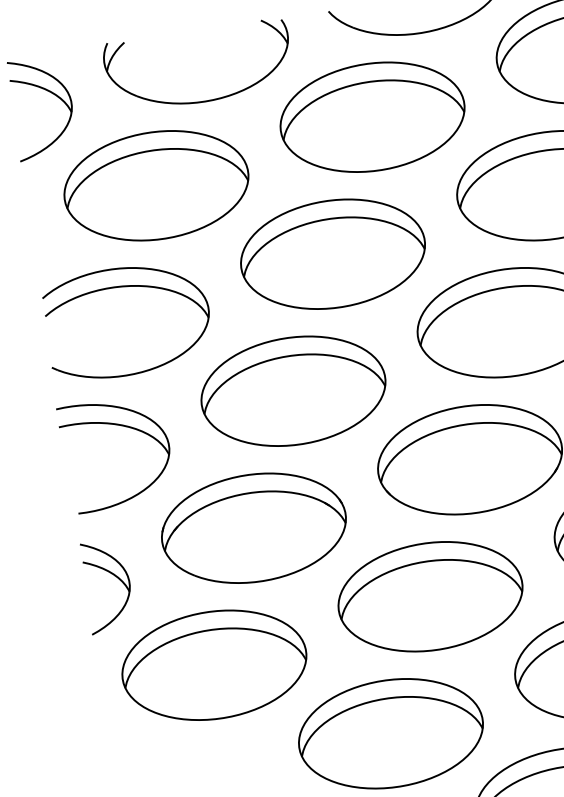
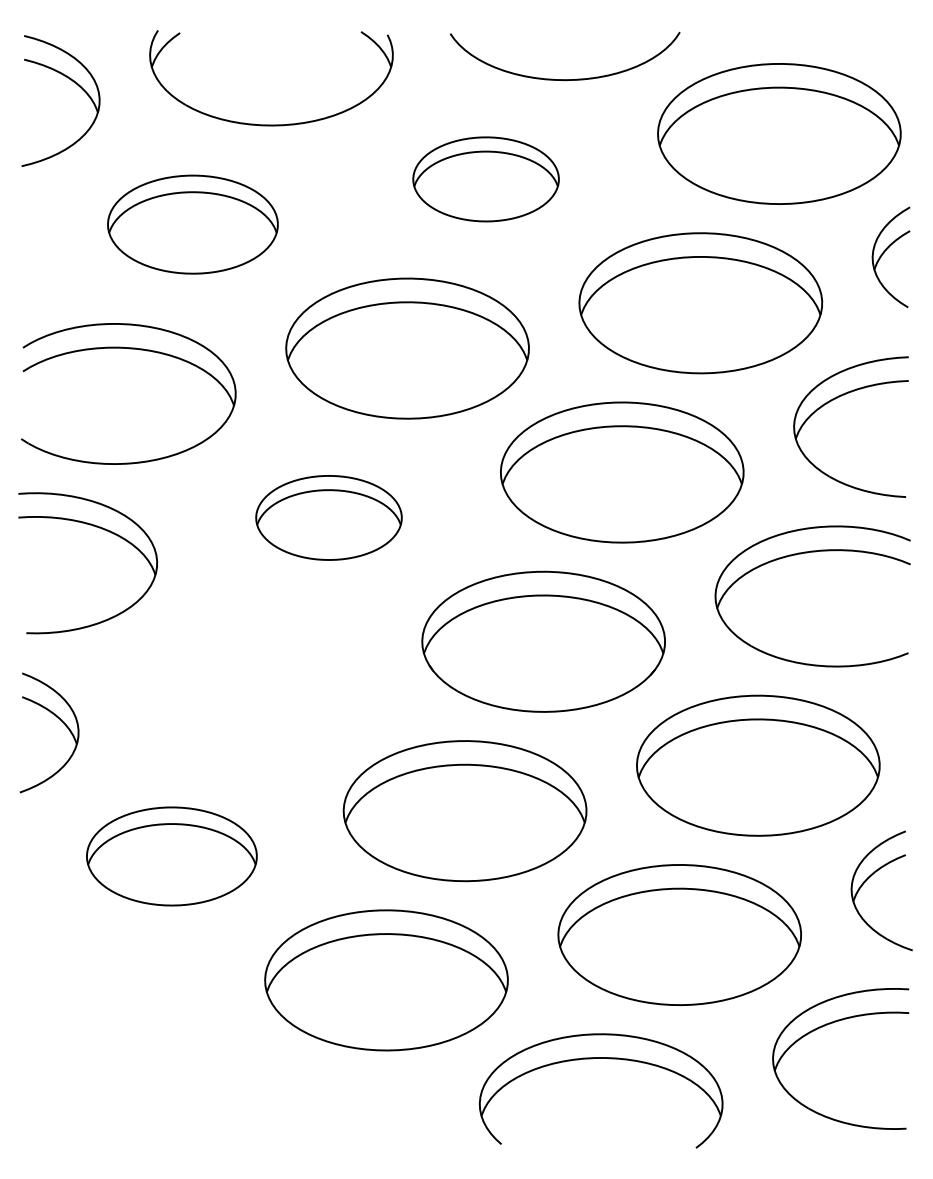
part: (372, 117) -> (485, 179), size x0.6
part: (156, 185) -> (192, 224), size x0.7
part: (293, 391) -> (328, 517), size x0.6
part: (254, 528) -> (250, 687), removed
part: (214, 665) -> (171, 856), size x0.7

